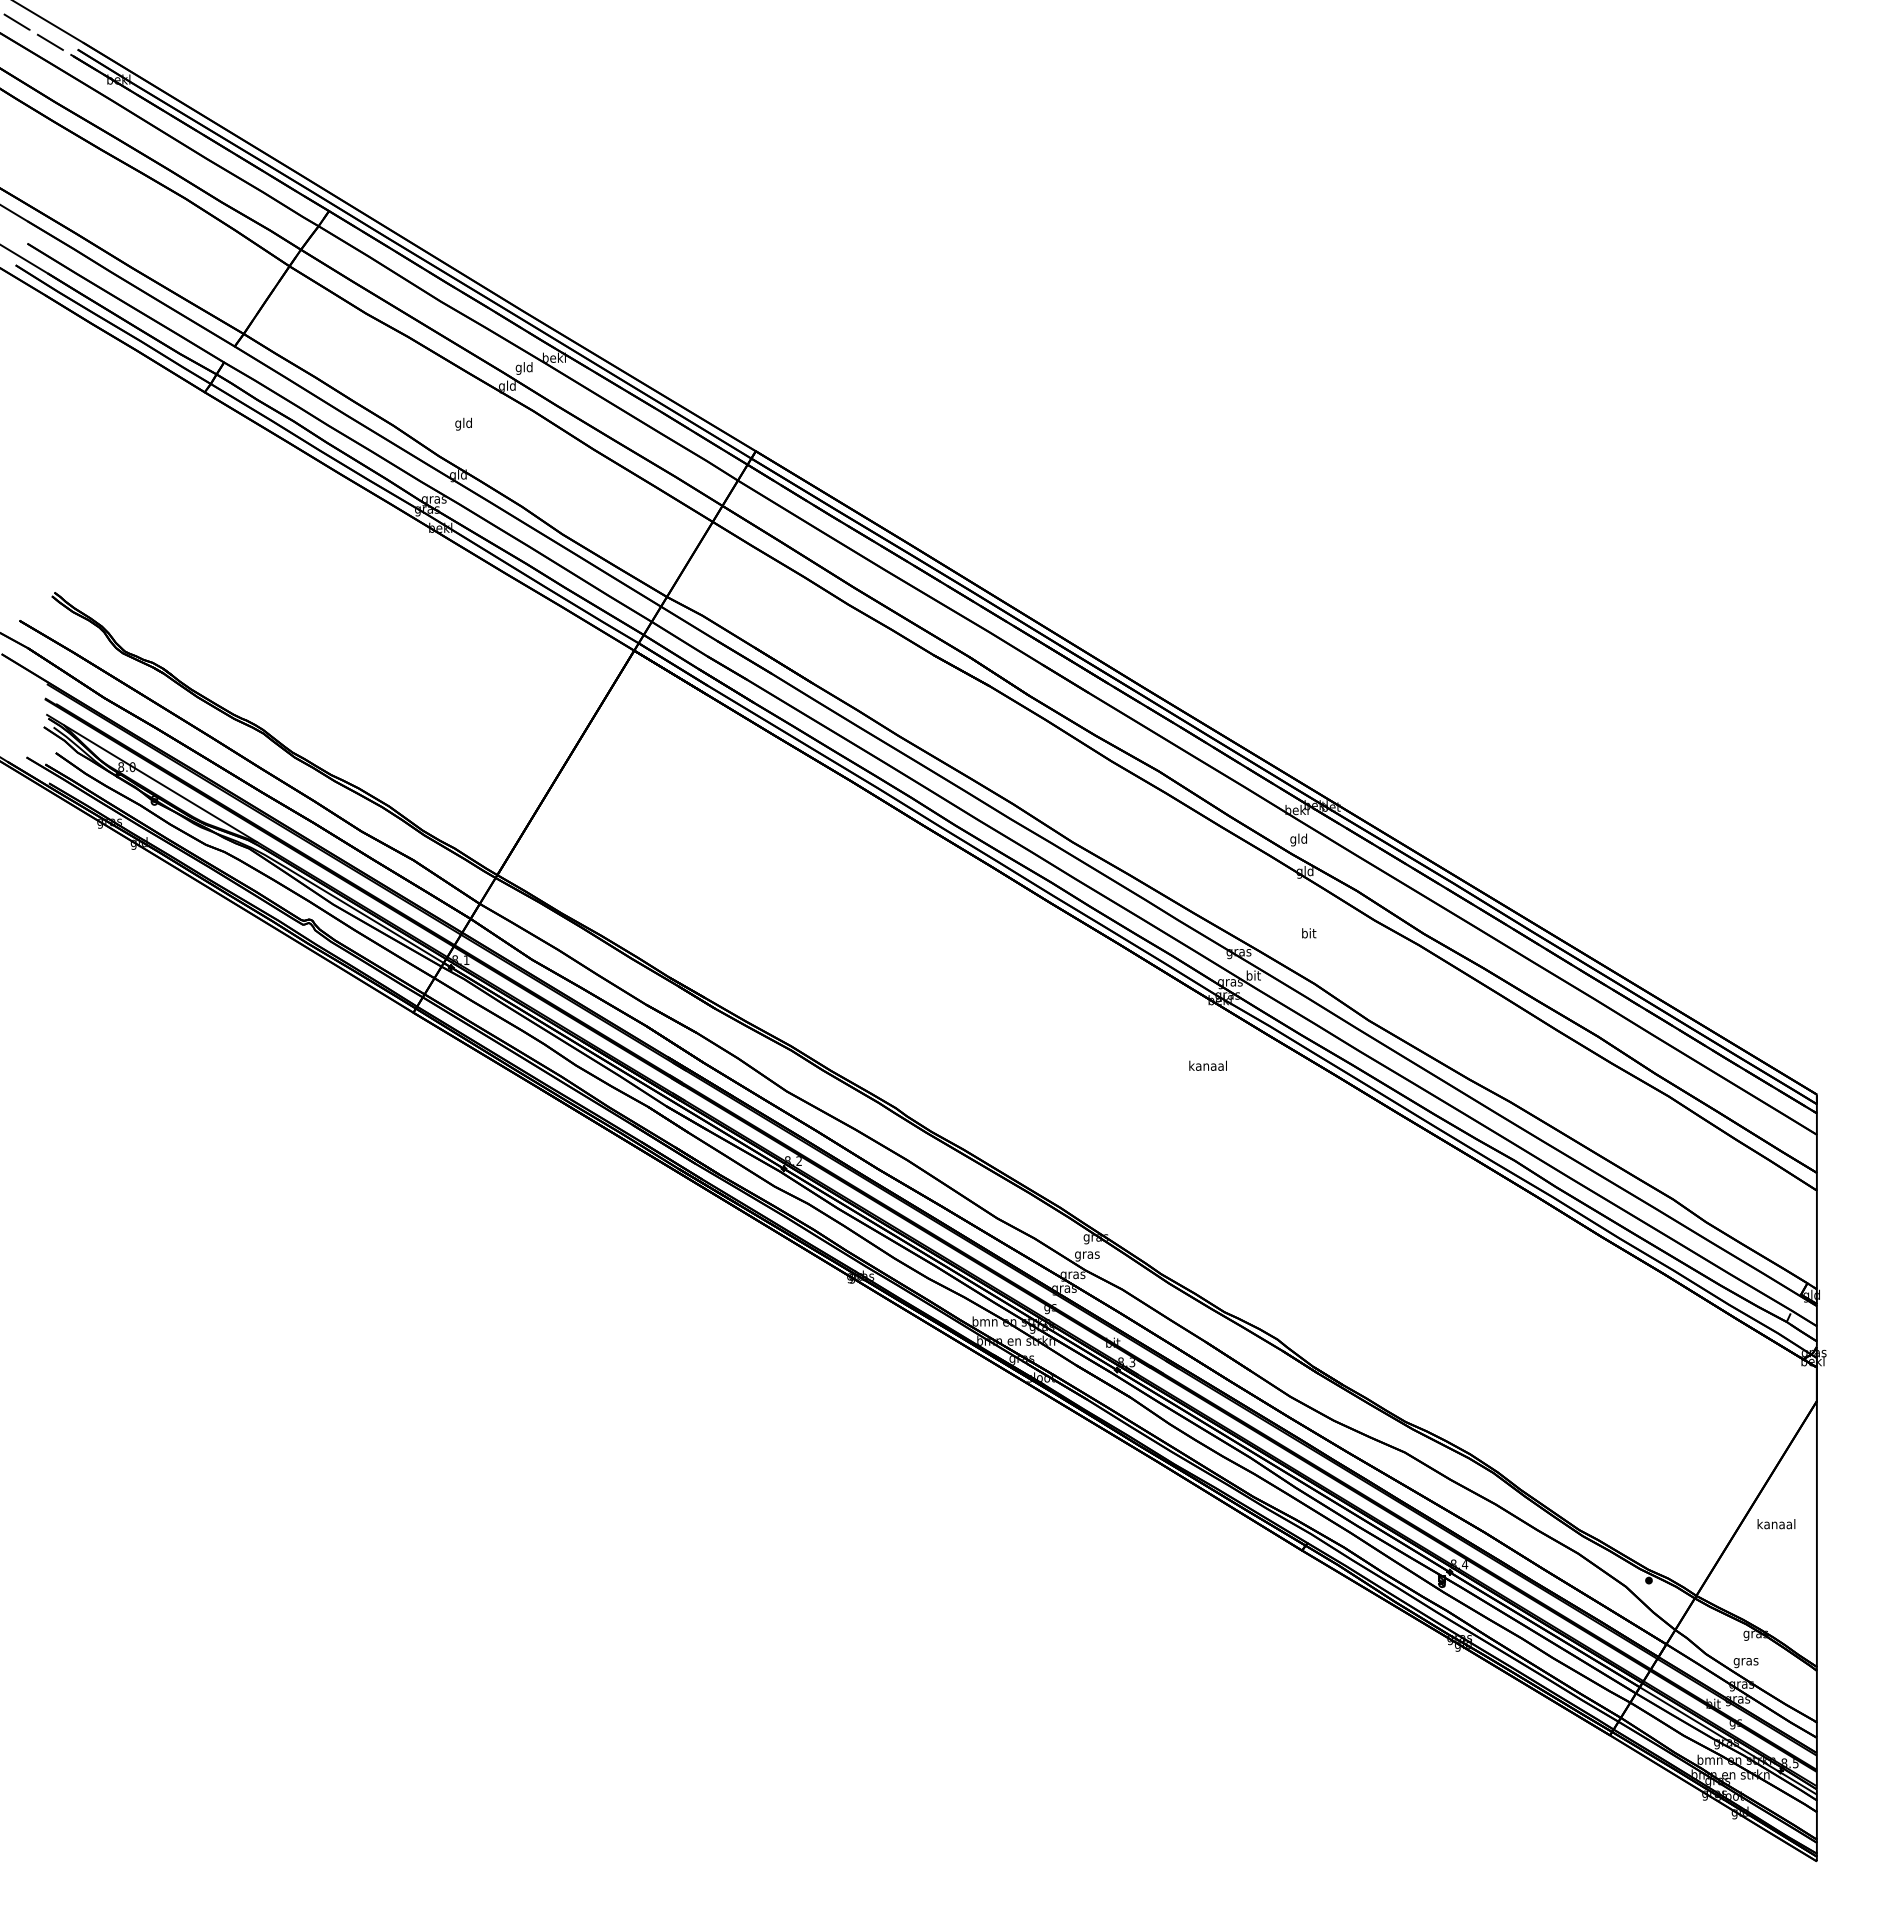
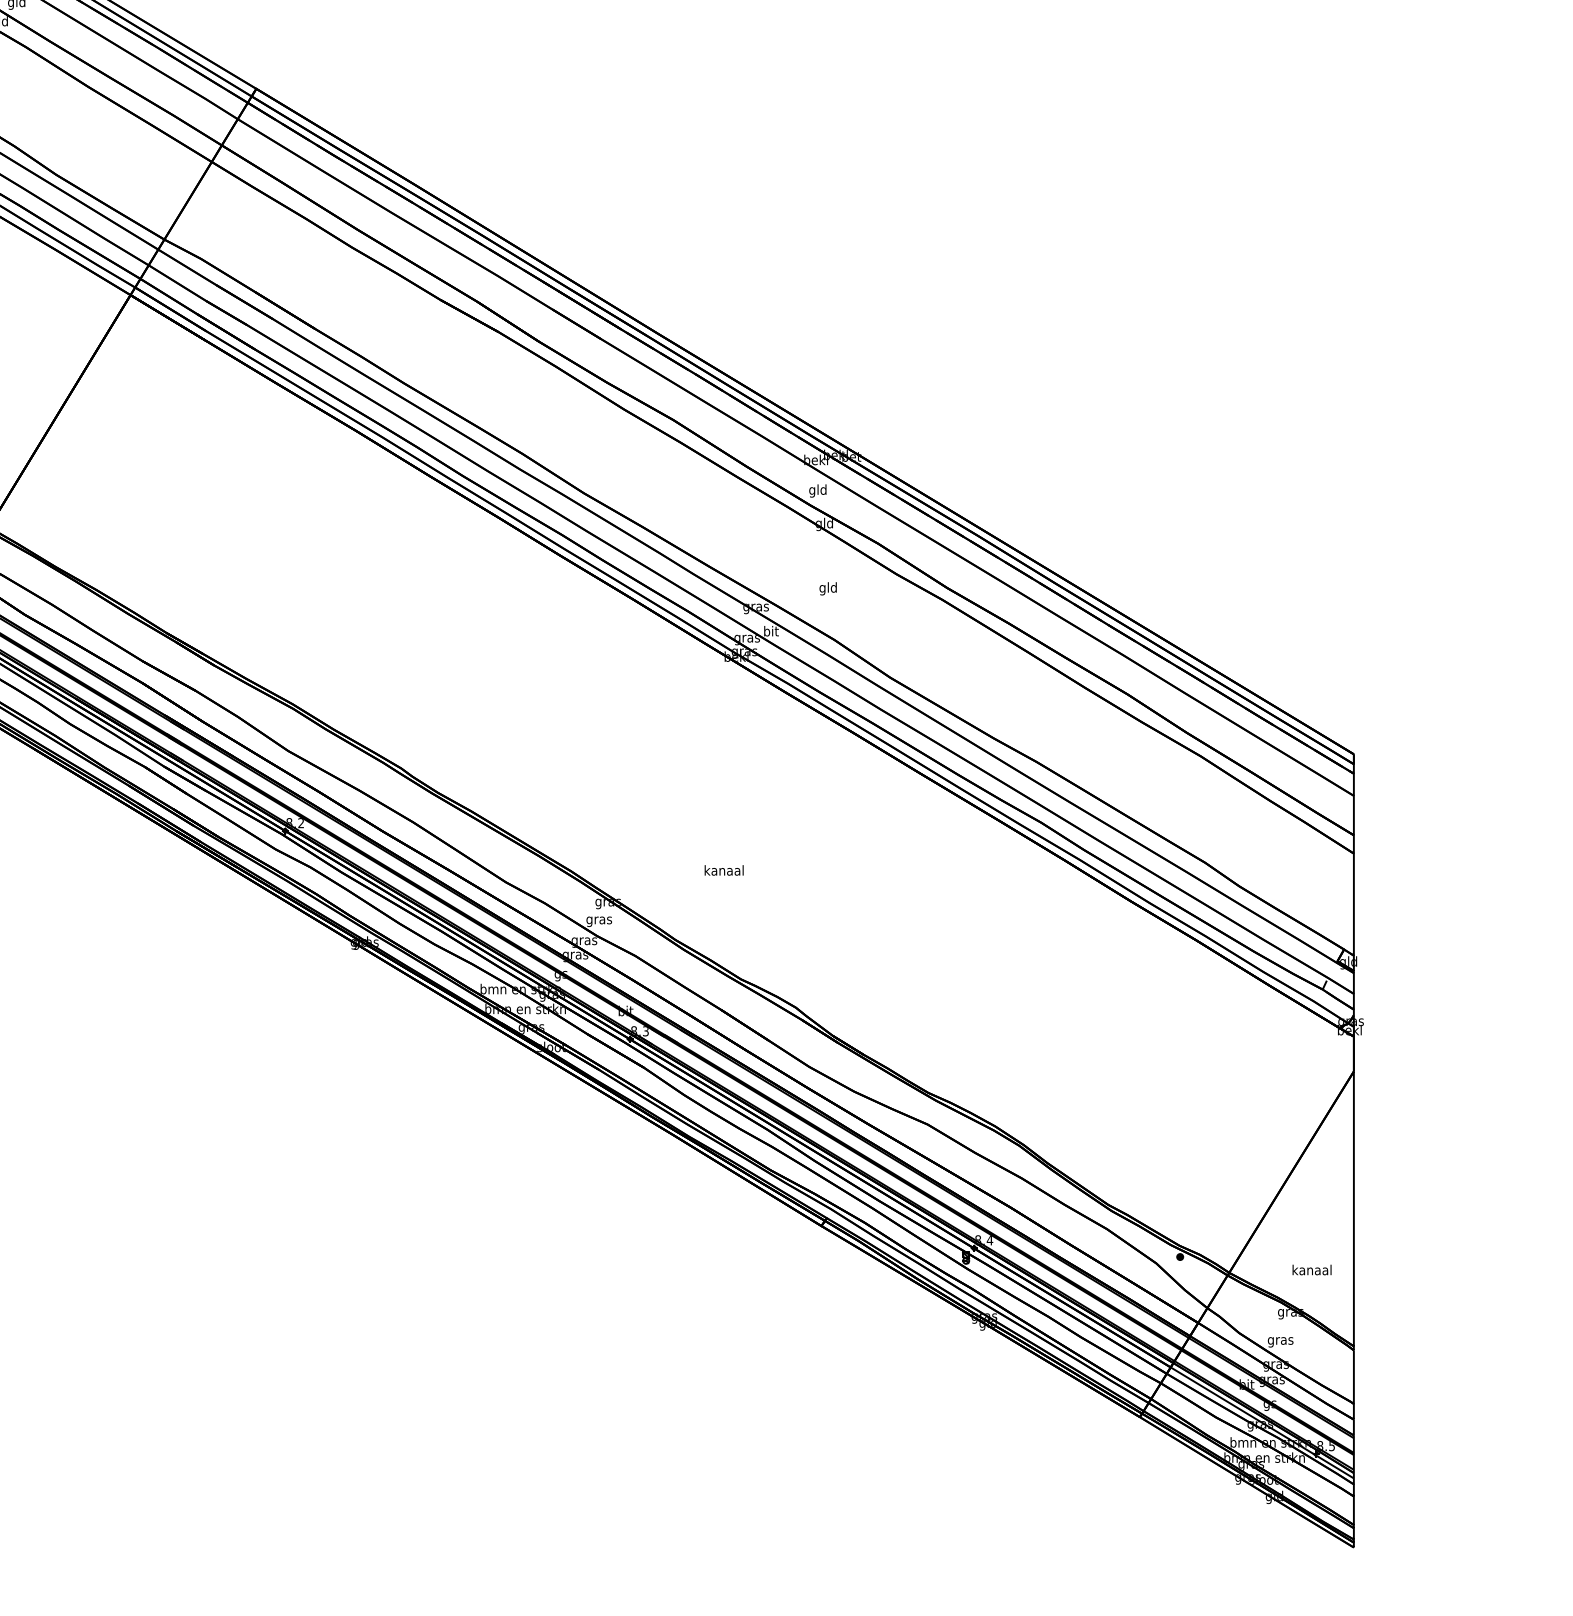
text: (1308, 934) -> (828, 588), bit -> gld
text: (1207, 1065) -> (723, 870), moved
text: (1776, 1524) -> (1312, 1270), moved

